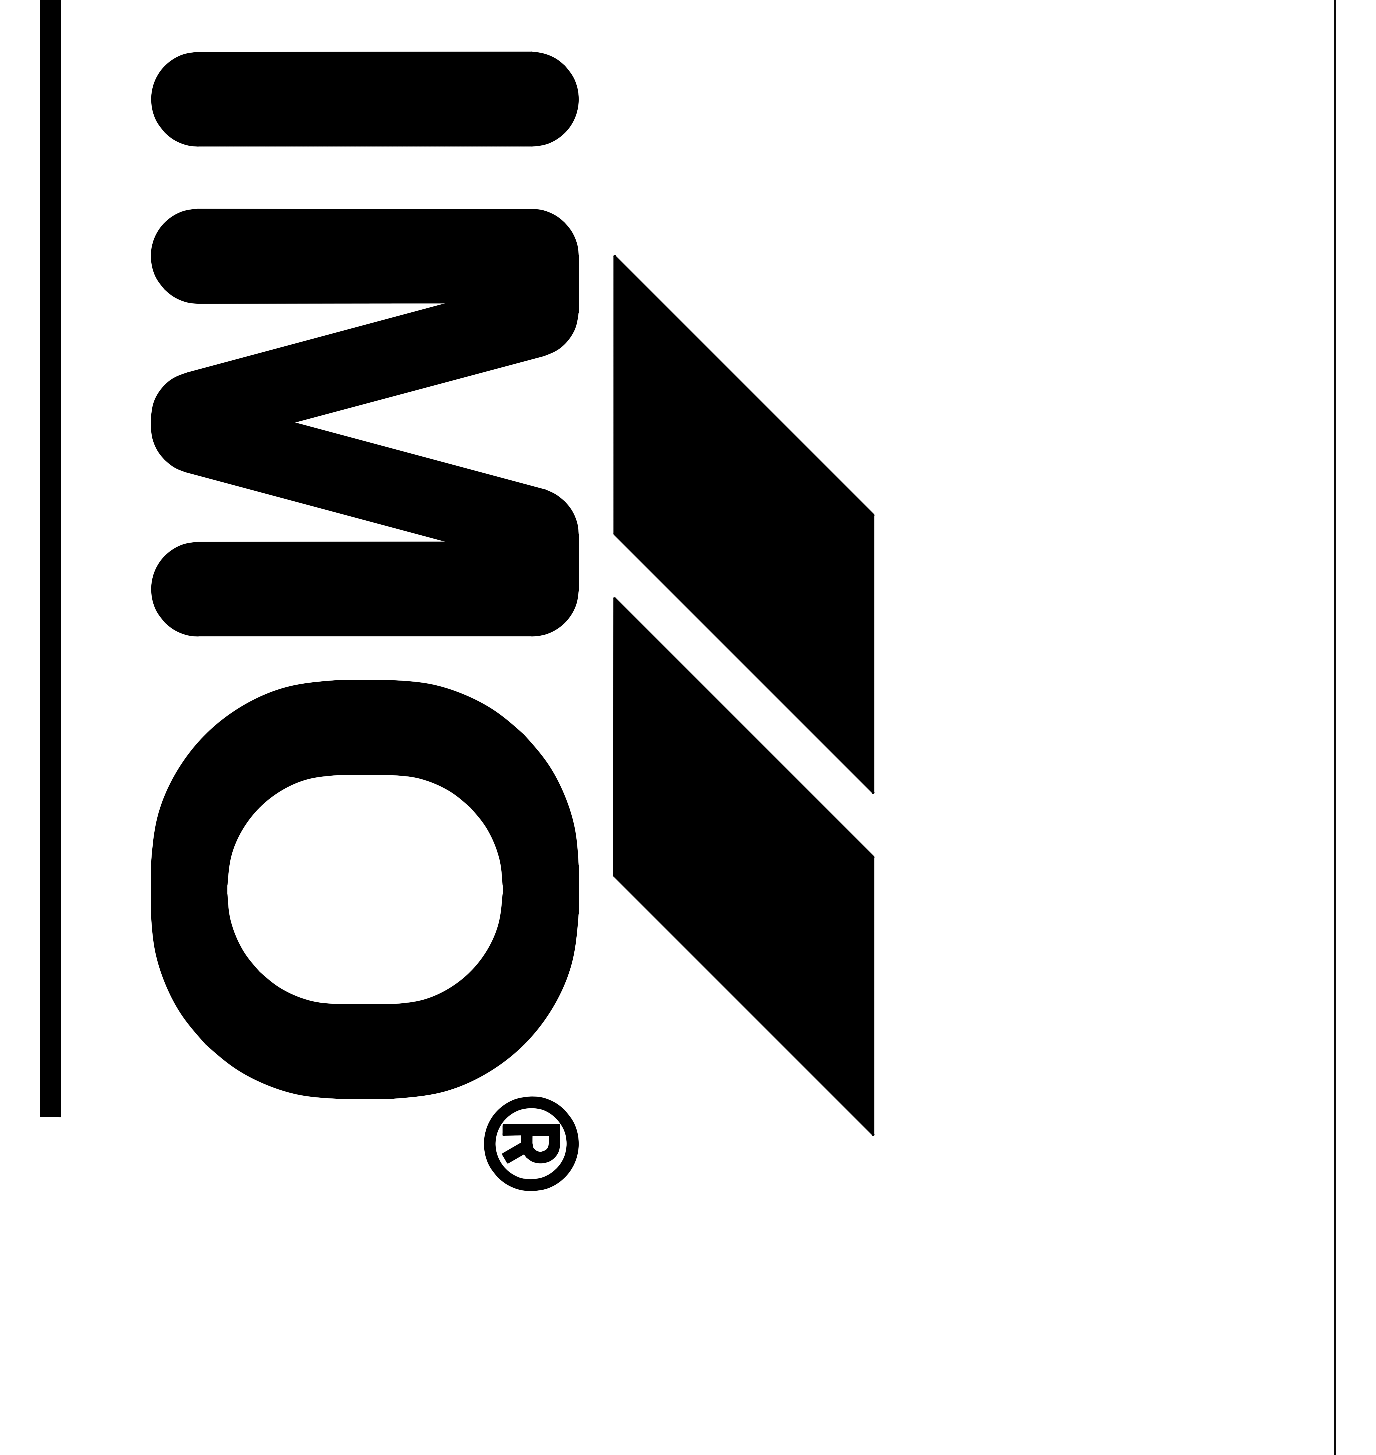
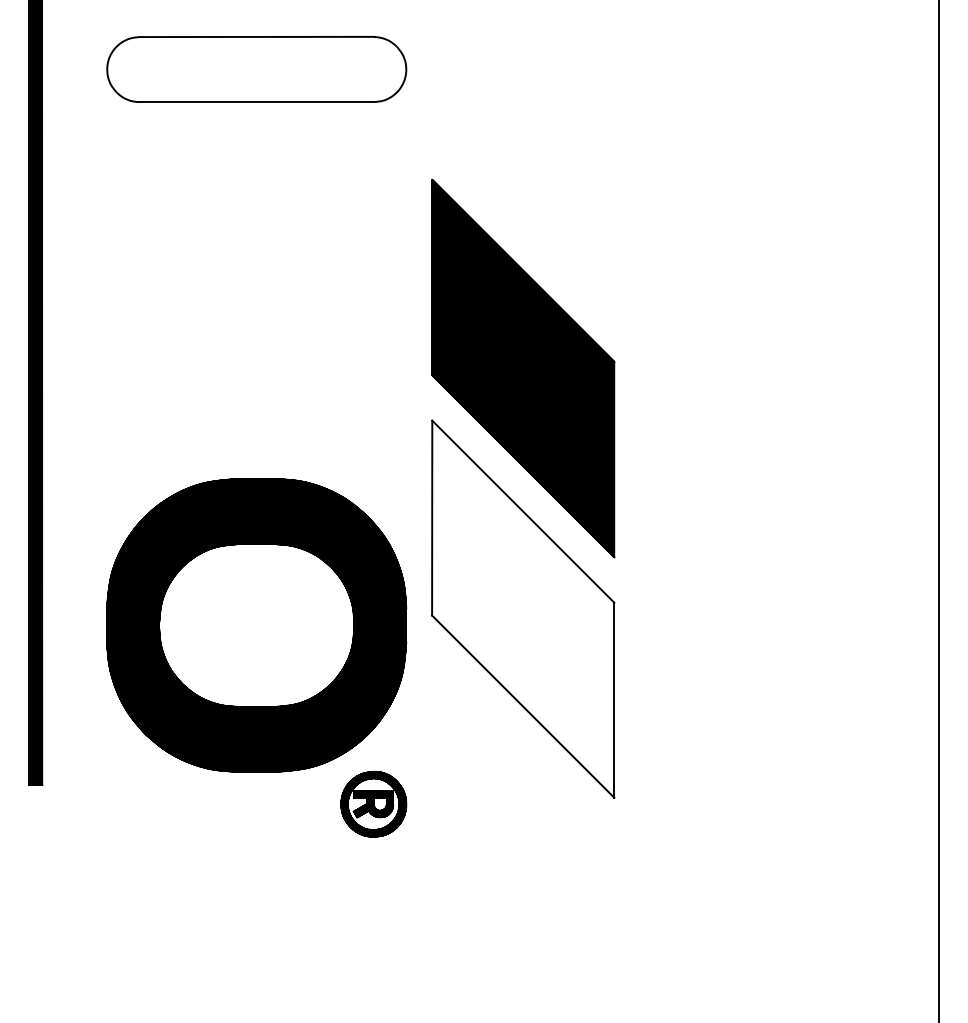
hatch: (364, 98) -> (256, 69), removed
part: (359, 405) -> (252, 285), removed
hatch: (743, 866) -> (523, 609), removed

